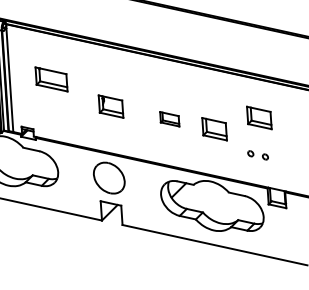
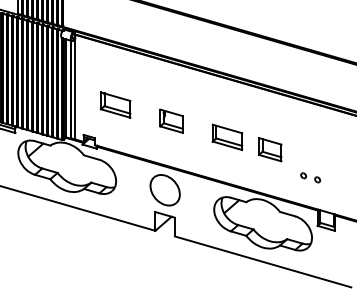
part: (51, 78) -> (115, 104), moved
part: (259, 117) -> (314, 141), removed
part: (169, 118) -> (227, 136), size x1.67

